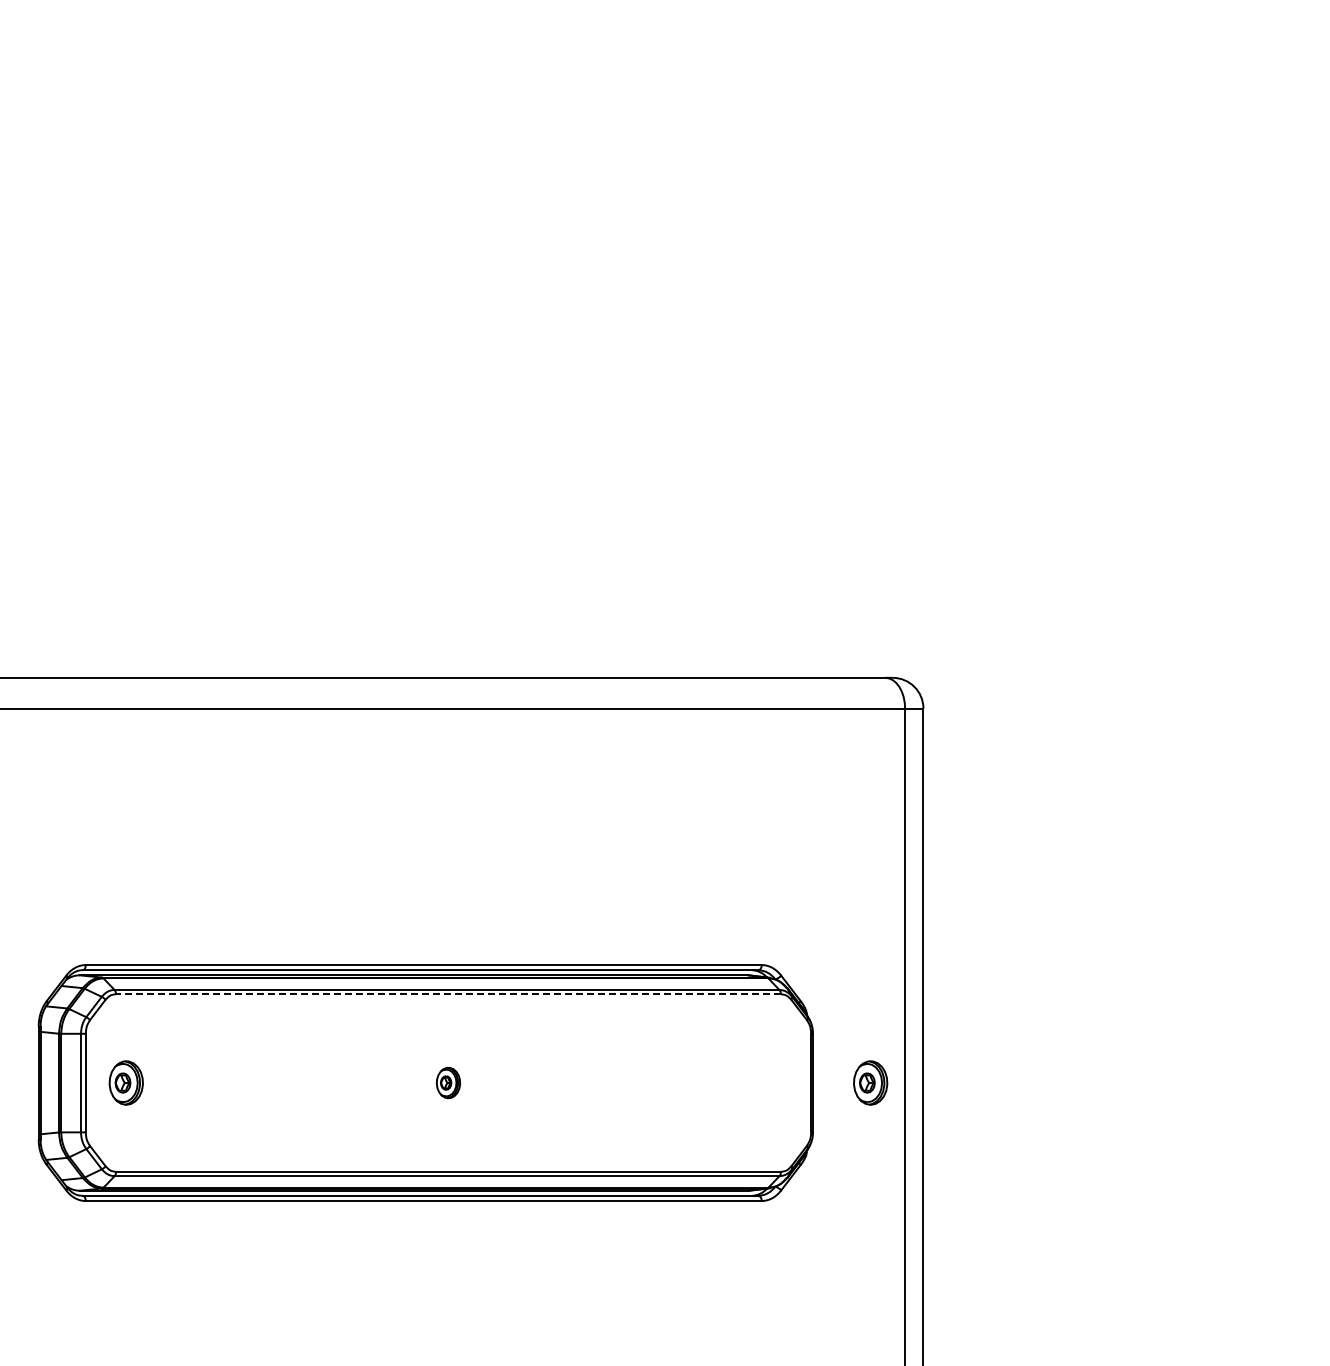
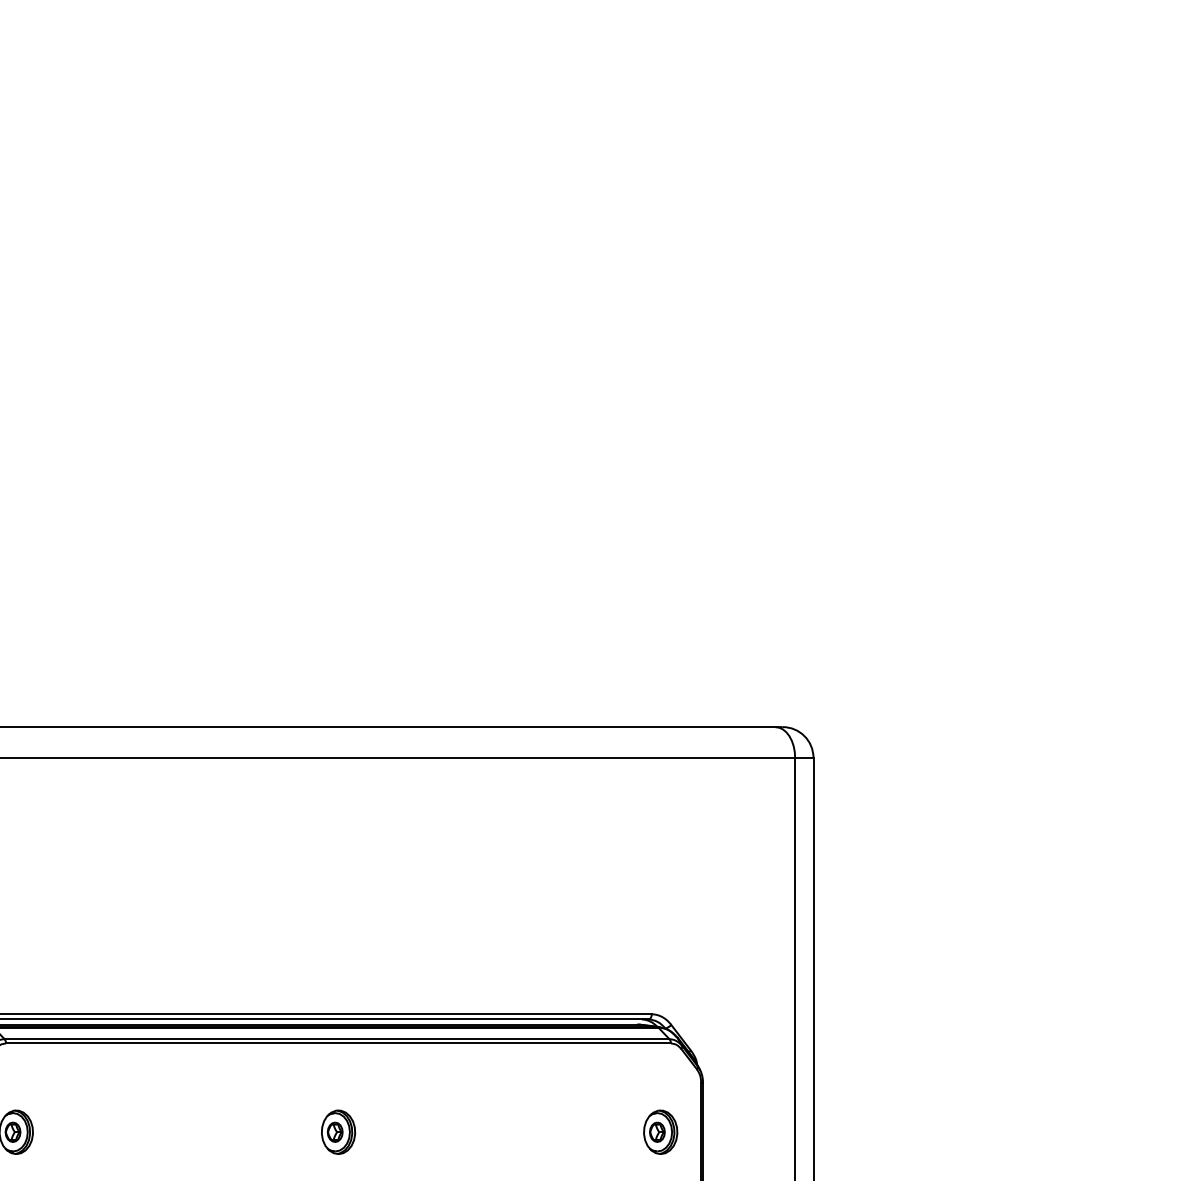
line: (447, 994) -> (337, 1043), dashed -> solid
part: (448, 1082) -> (338, 1131), size x1.43
part: (870, 1082) -> (660, 1131), moved

